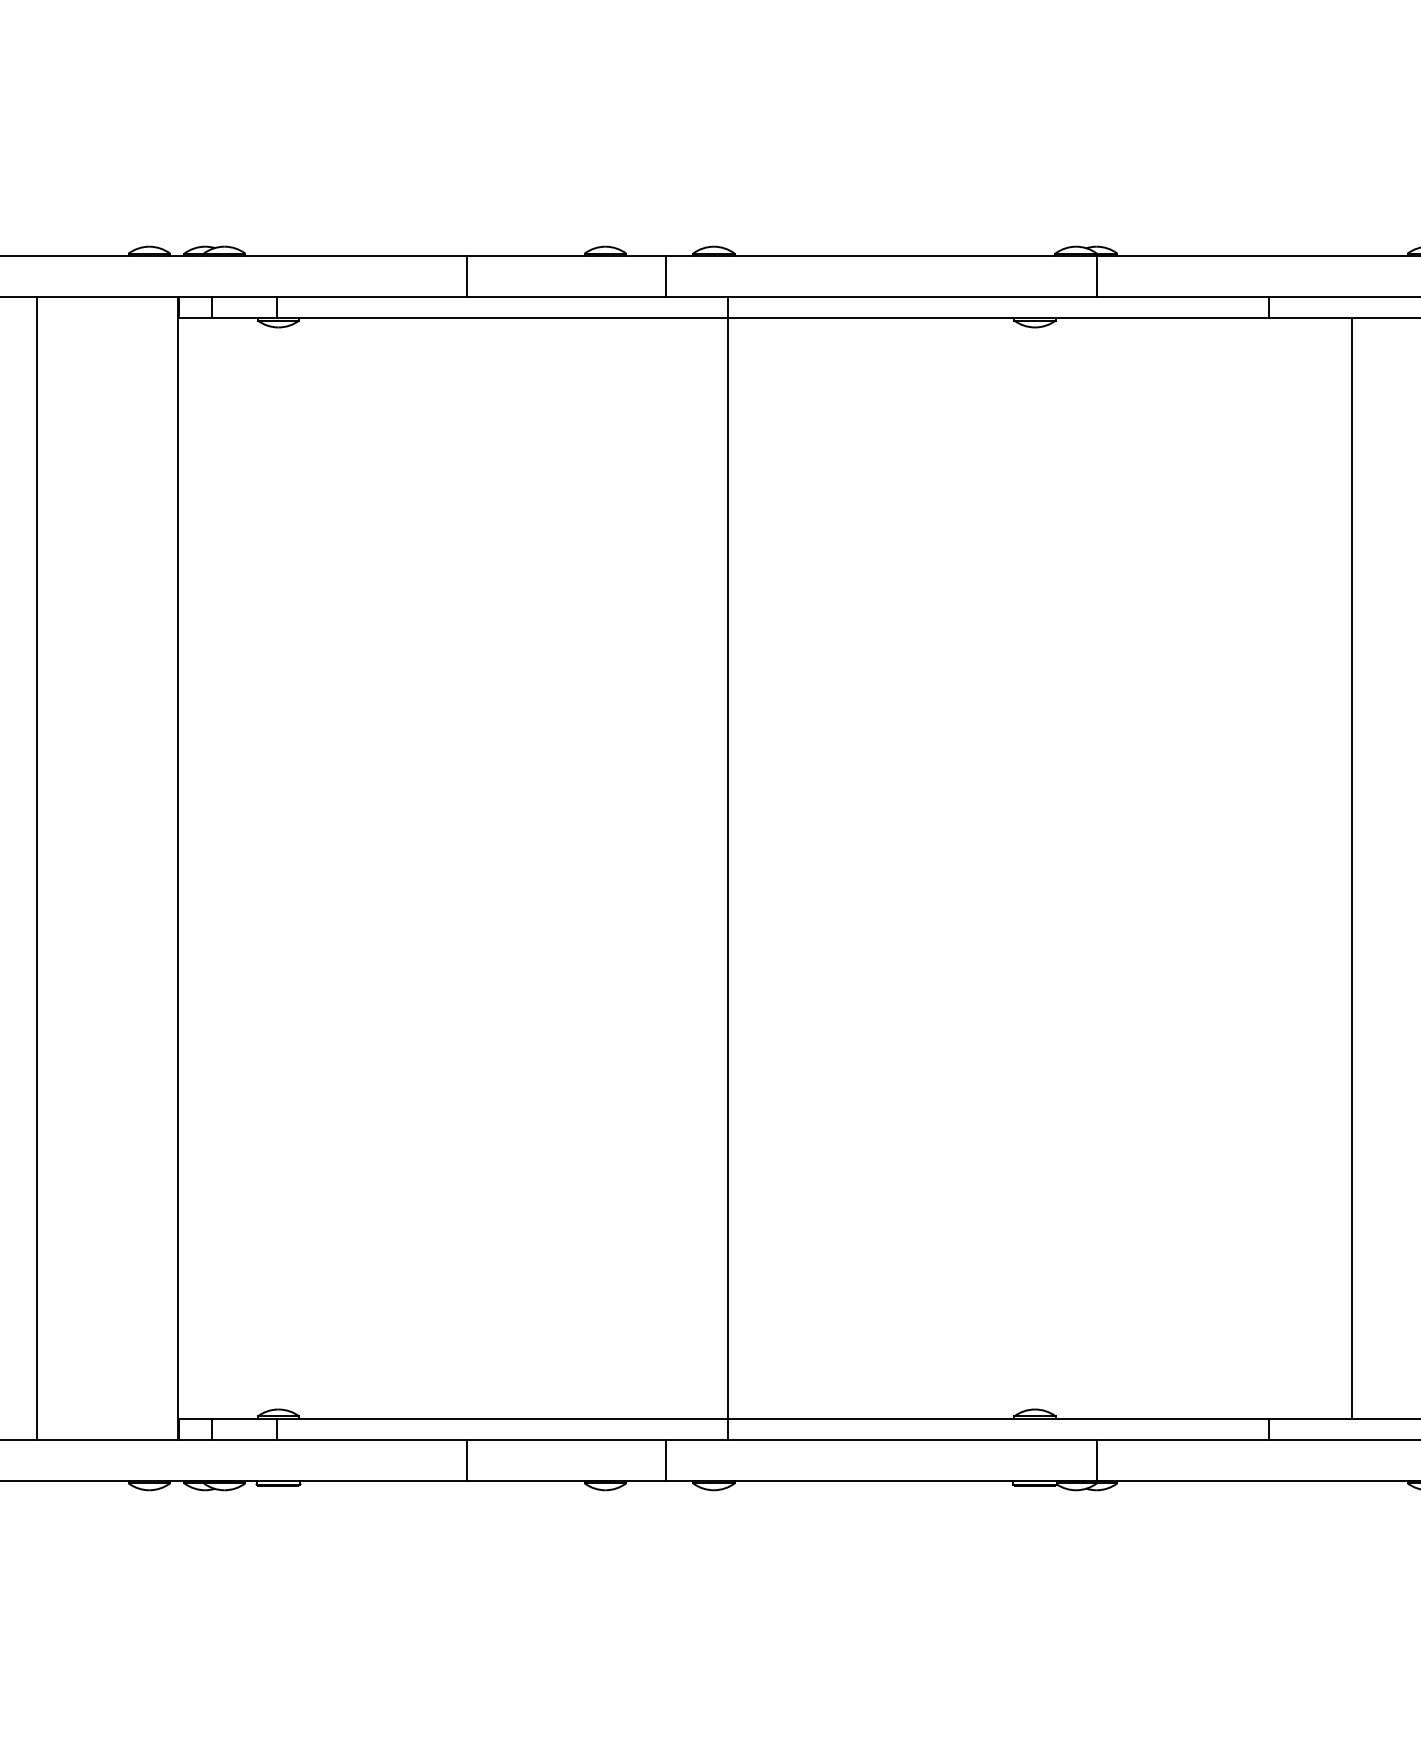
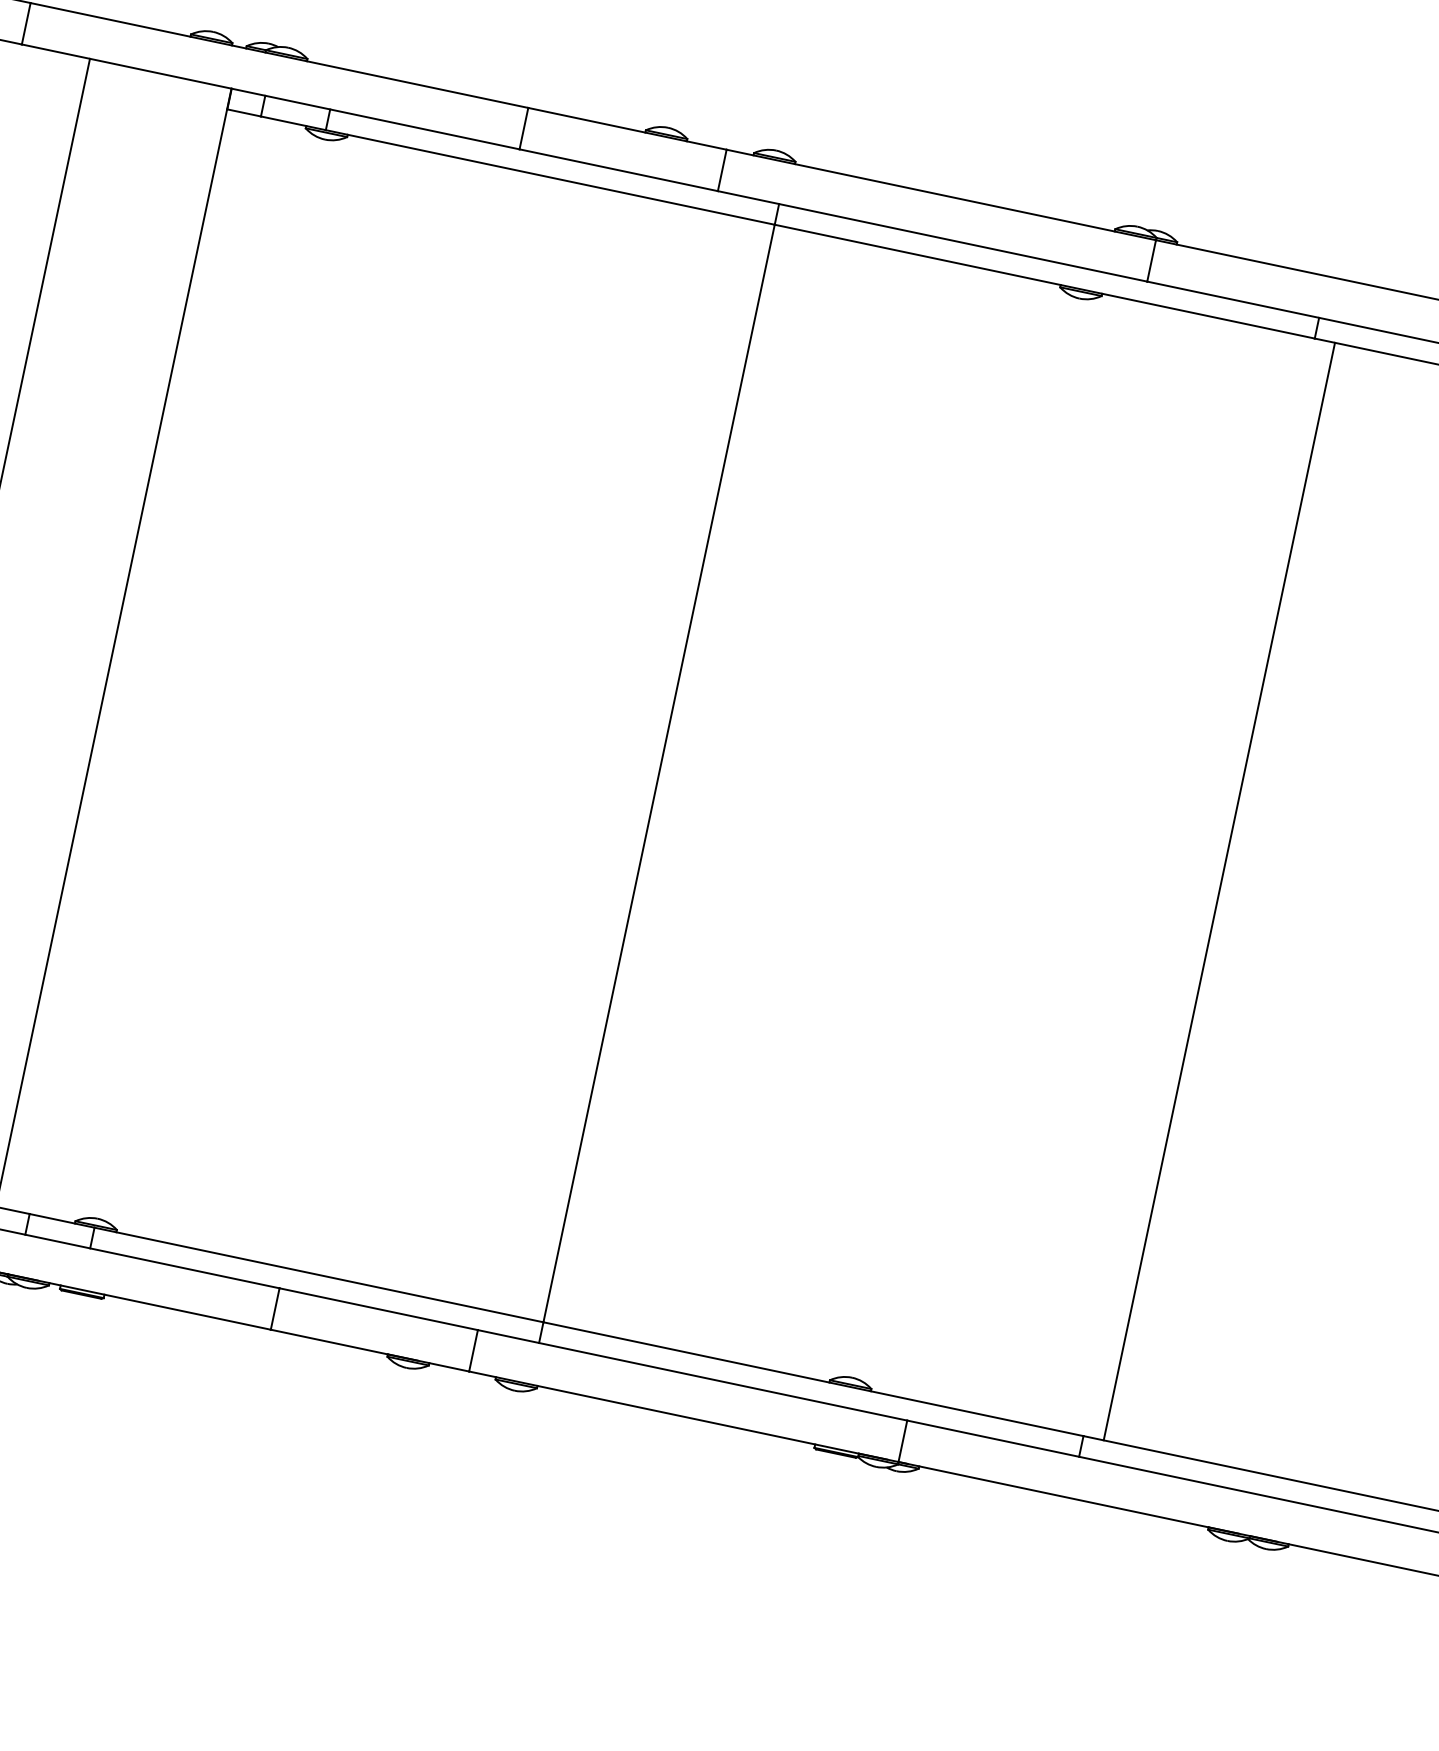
line: (1352, 868) -> (1219, 891), moved

